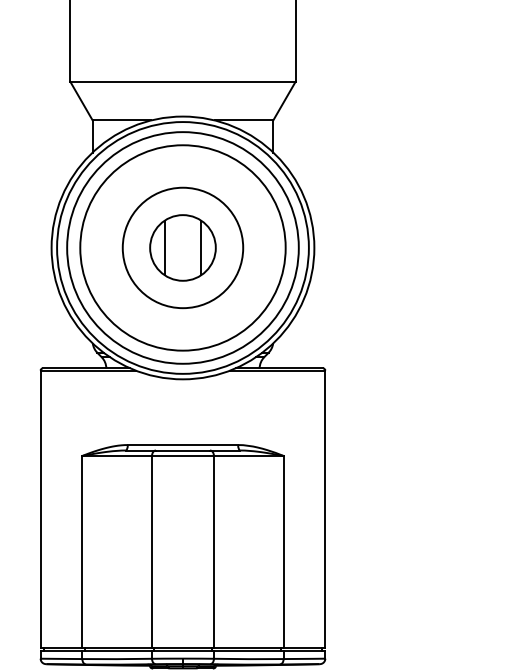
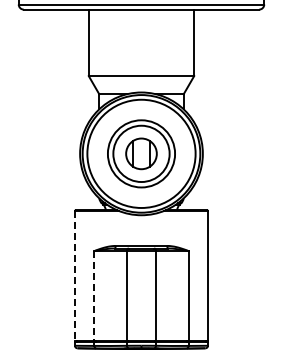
circle: (182, 247) -> (141, 153), size x0.7
line: (41, 508) -> (75, 275), solid -> dashed
line: (82, 551) -> (94, 295), solid -> dashed

